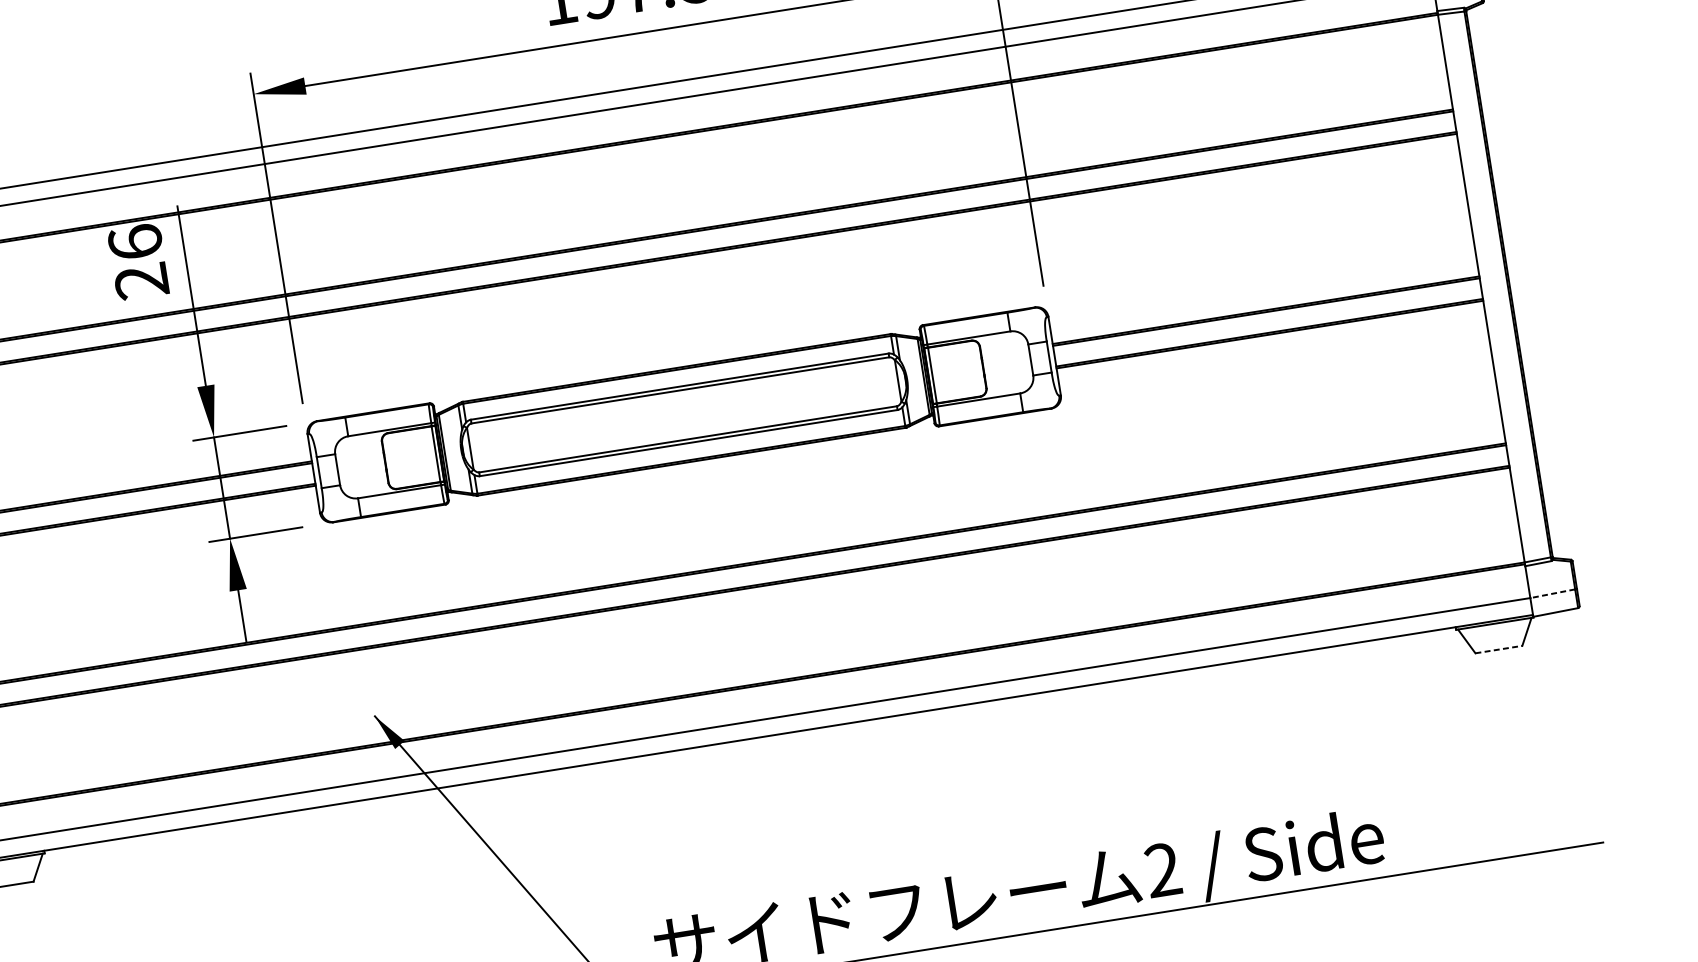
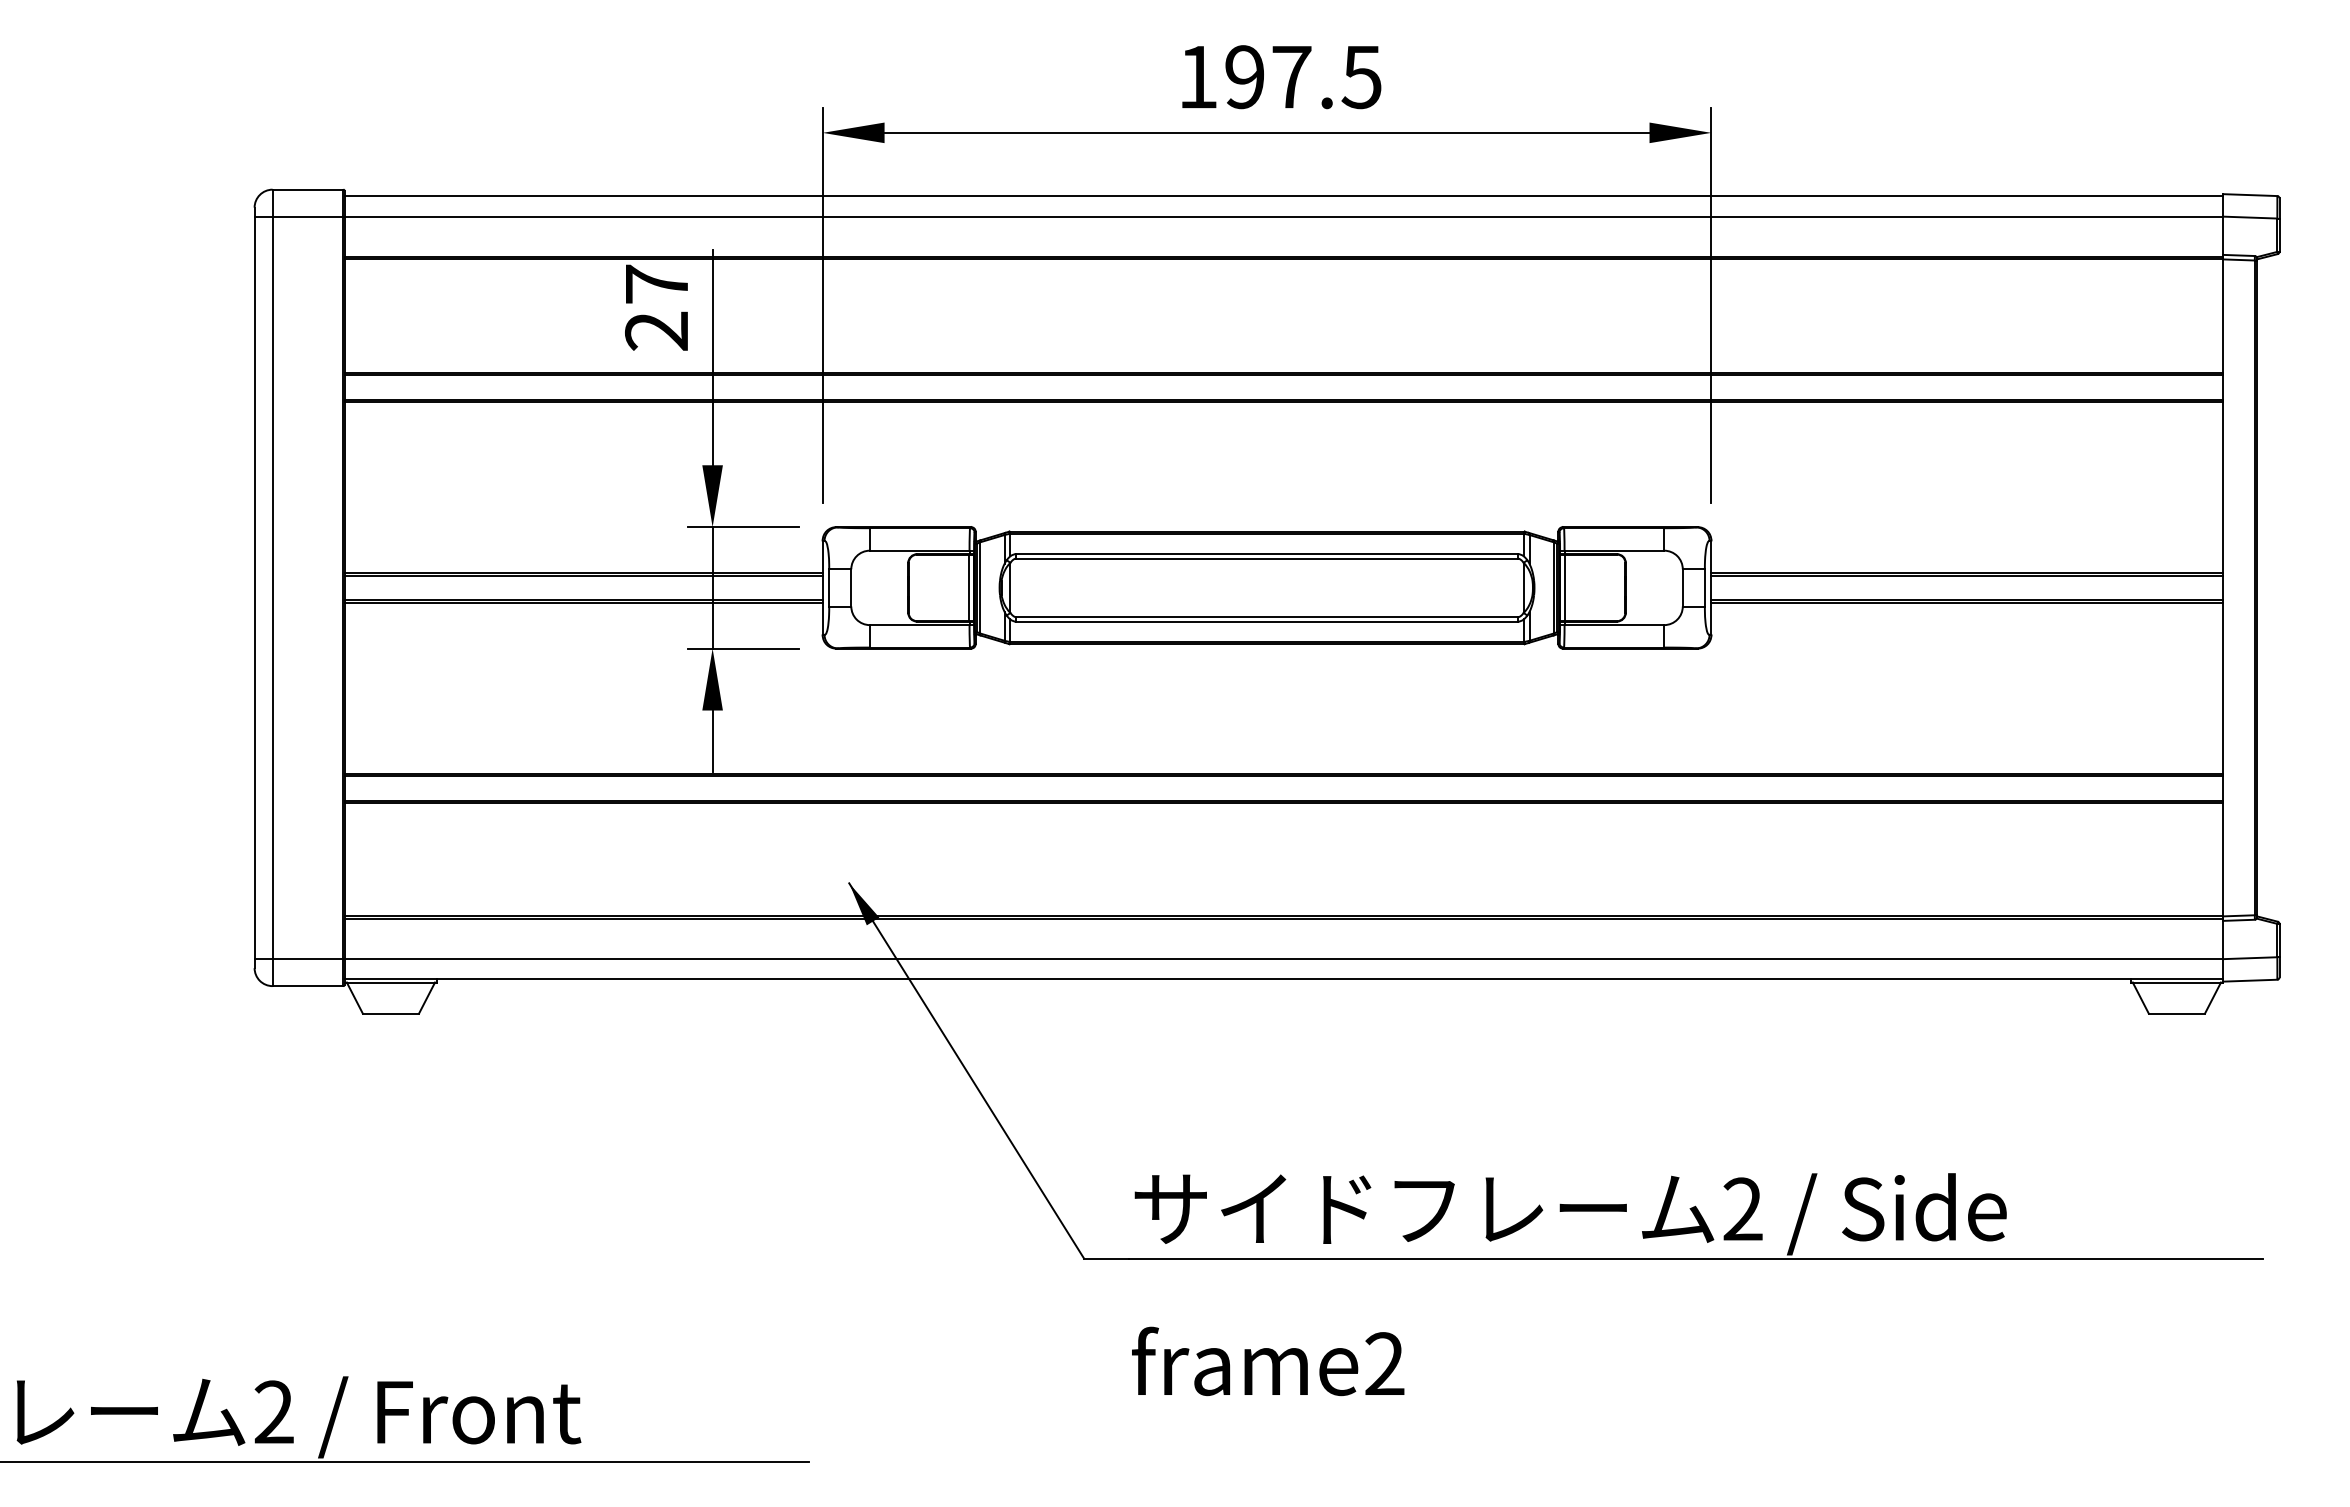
text: (135, 241) -> (656, 283), 26 -> 27
line: (1552, 594) -> (2249, 958), dashed -> solid
line: (1499, 649) -> (2177, 1013), dashed -> solid

